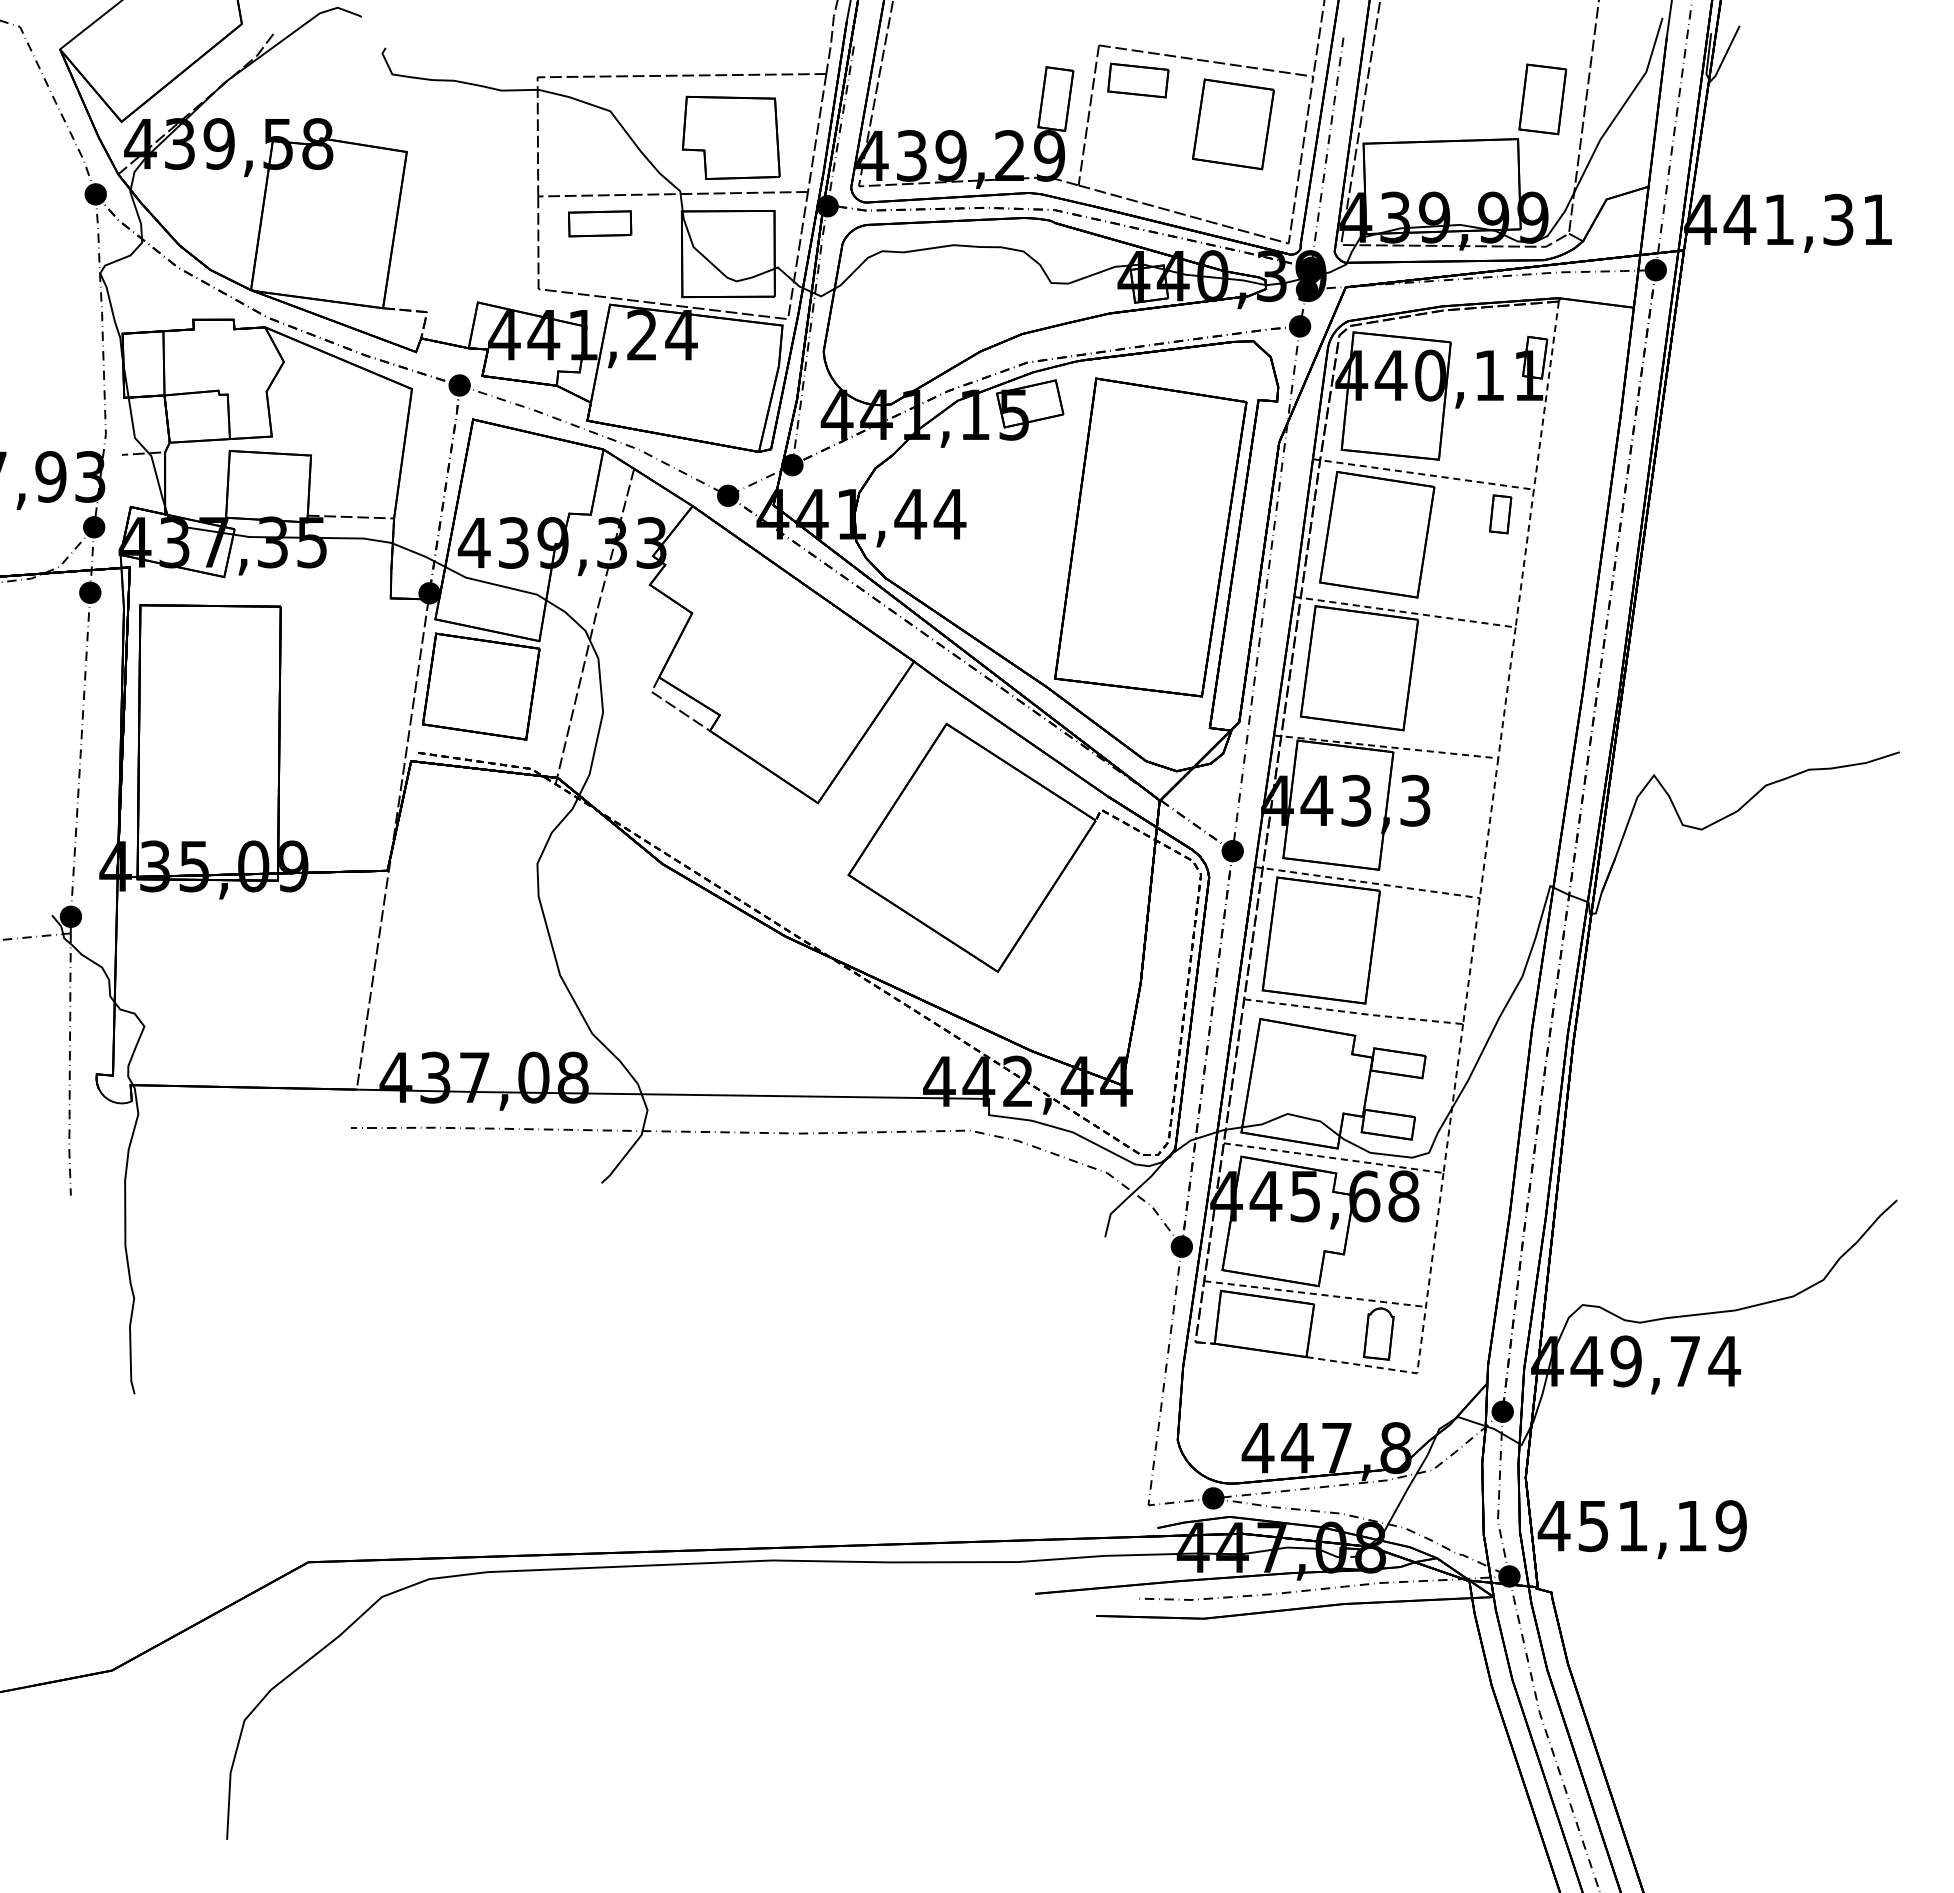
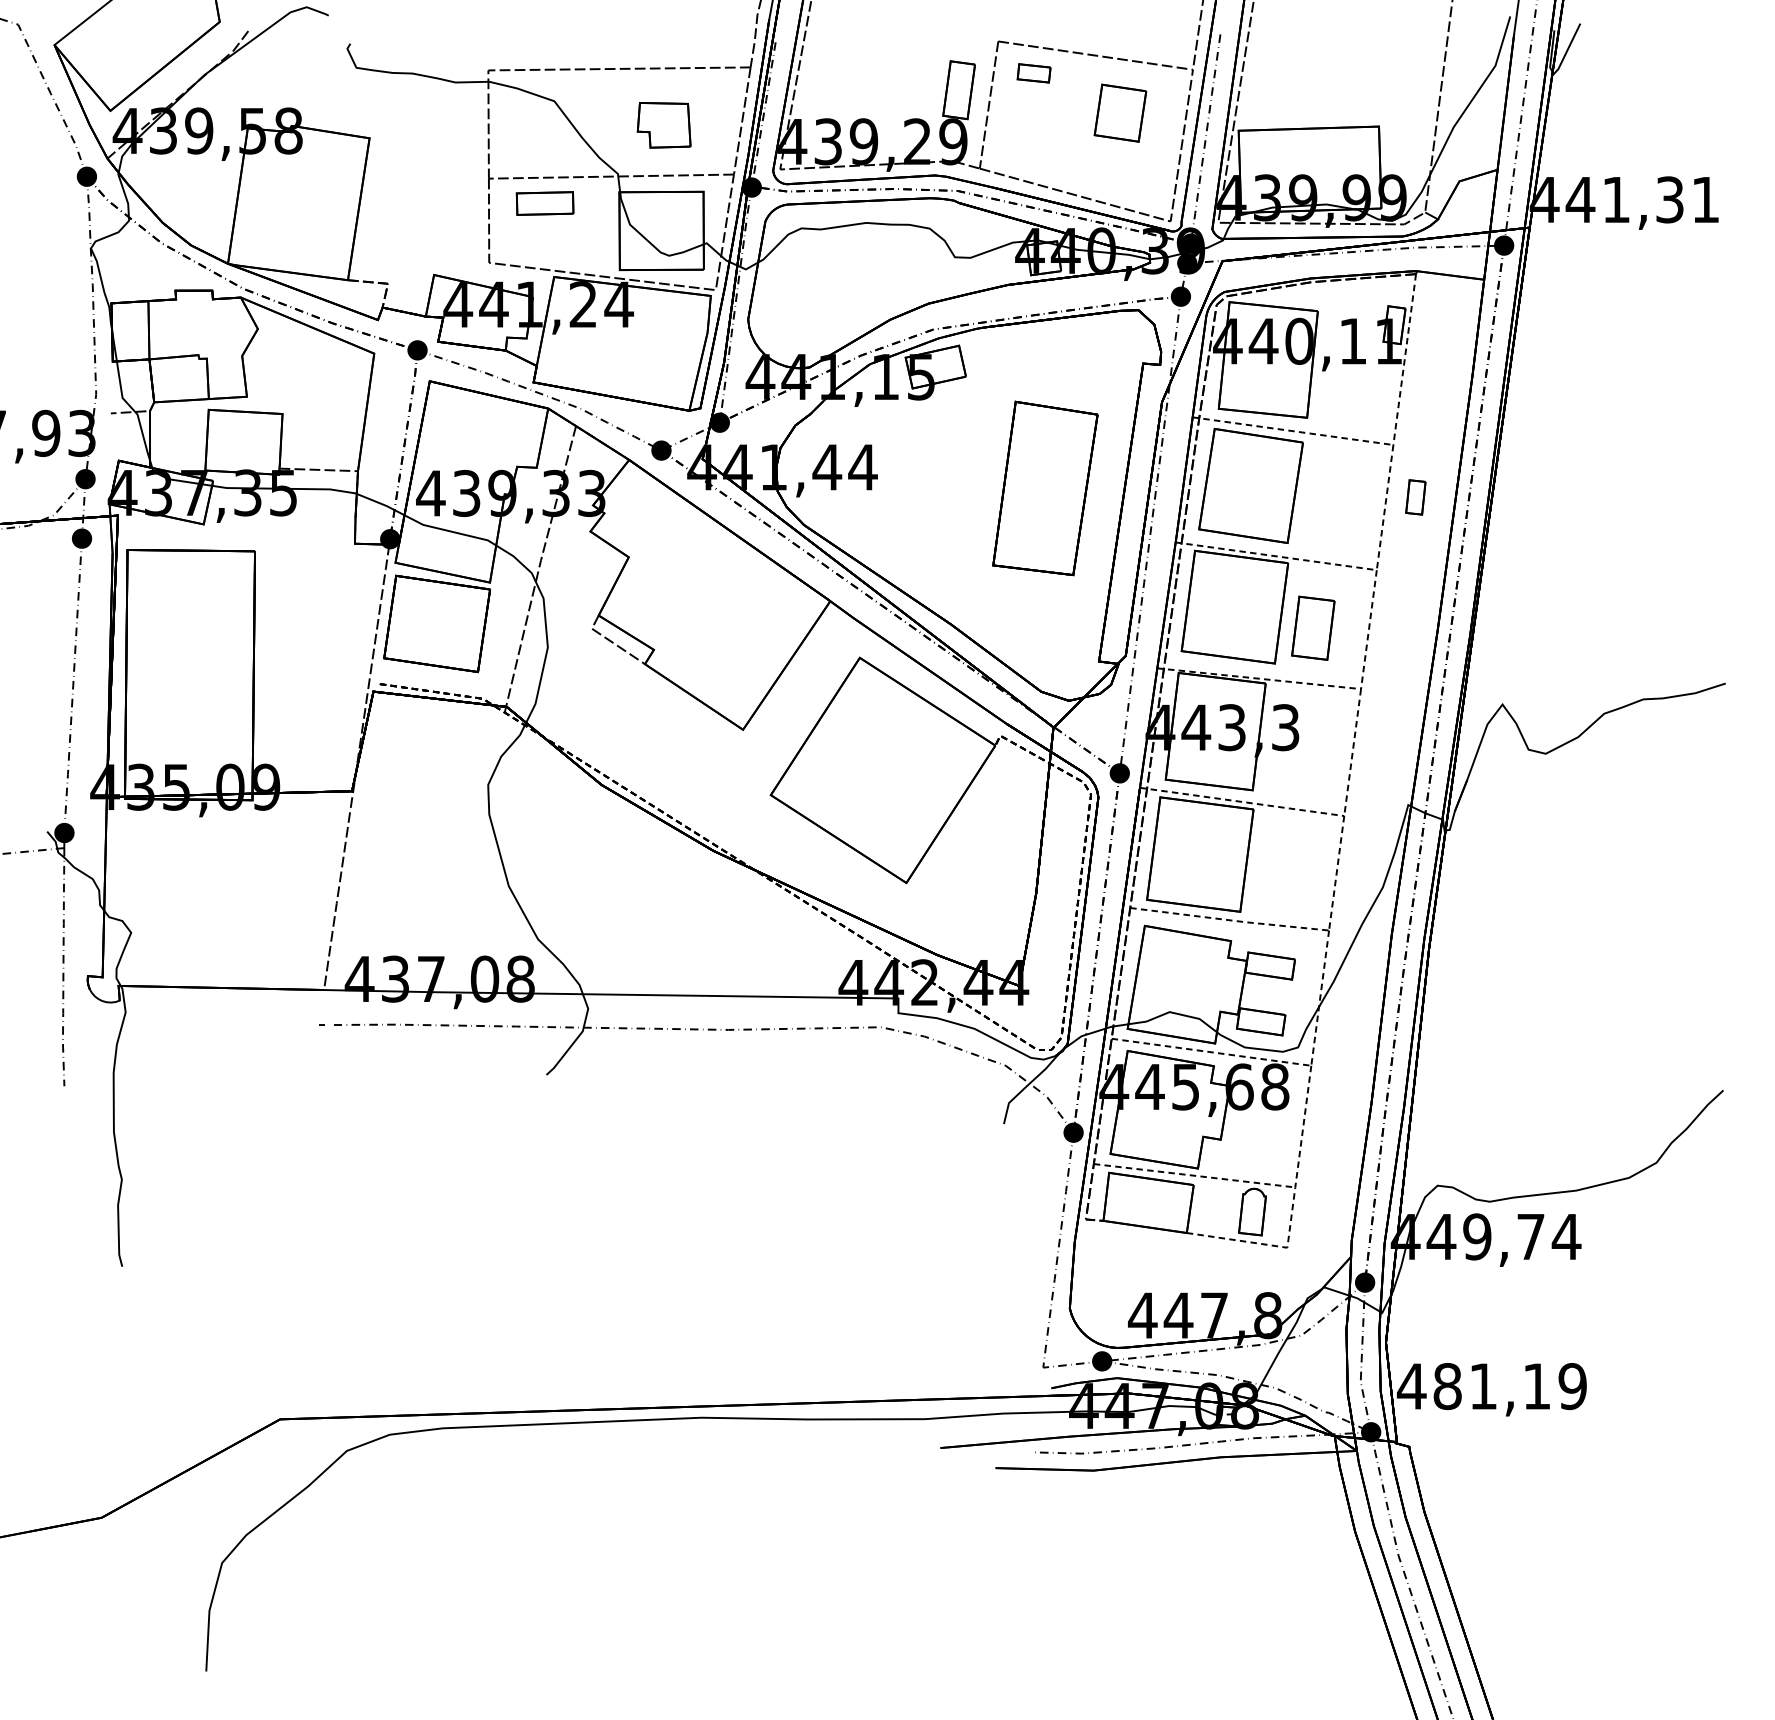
part: (1138, 80) -> (1034, 73), size x0.6
part: (1542, 99) -> (1313, 628), moved
part: (1233, 124) -> (1120, 113), size x0.7
part: (730, 137) -> (663, 125), size x0.6
part: (1500, 514) -> (1415, 497), moved
part: (1150, 537) -> (1045, 488), size x0.6
text: (1593, 1526) -> (1447, 1386), 451,19 -> 481,19

